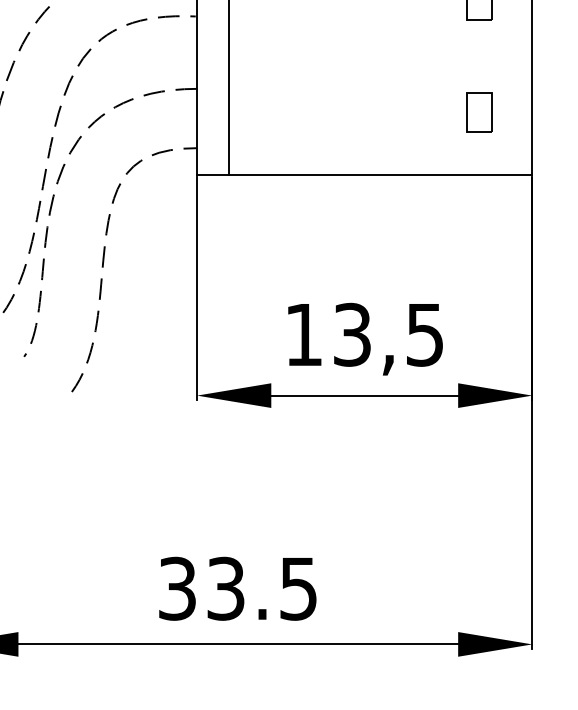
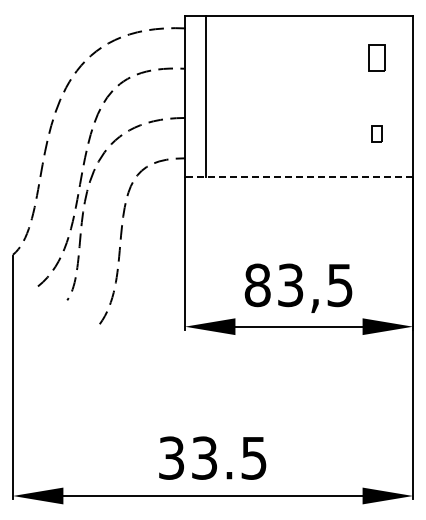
part: (478, 111) -> (376, 133), size x0.6
line: (363, 174) -> (298, 176), solid -> dashed
text: (303, 335) -> (257, 285), 13,5 -> 83,5

